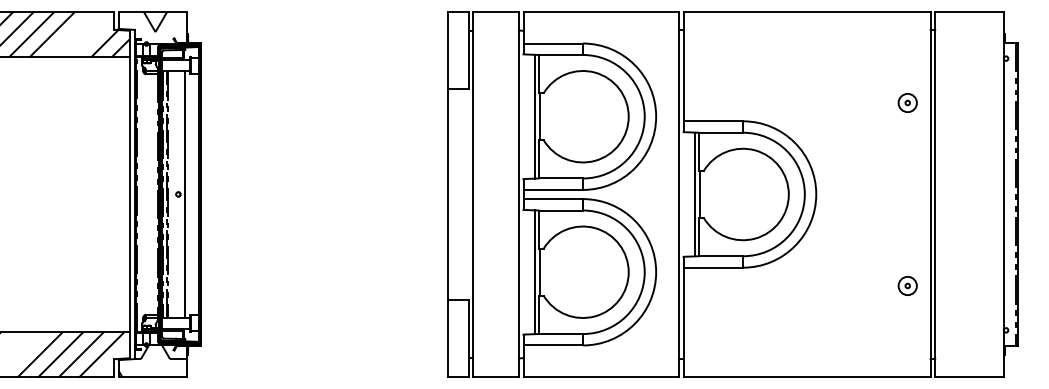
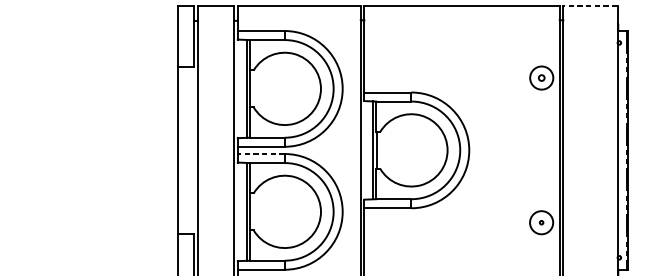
line: (969, 11) -> (590, 5), solid -> dashed
part: (907, 102) -> (541, 77), size x1.6
line: (553, 199) -> (261, 154), solid -> dashed
circle: (907, 285) -> (541, 222), size x1.6

